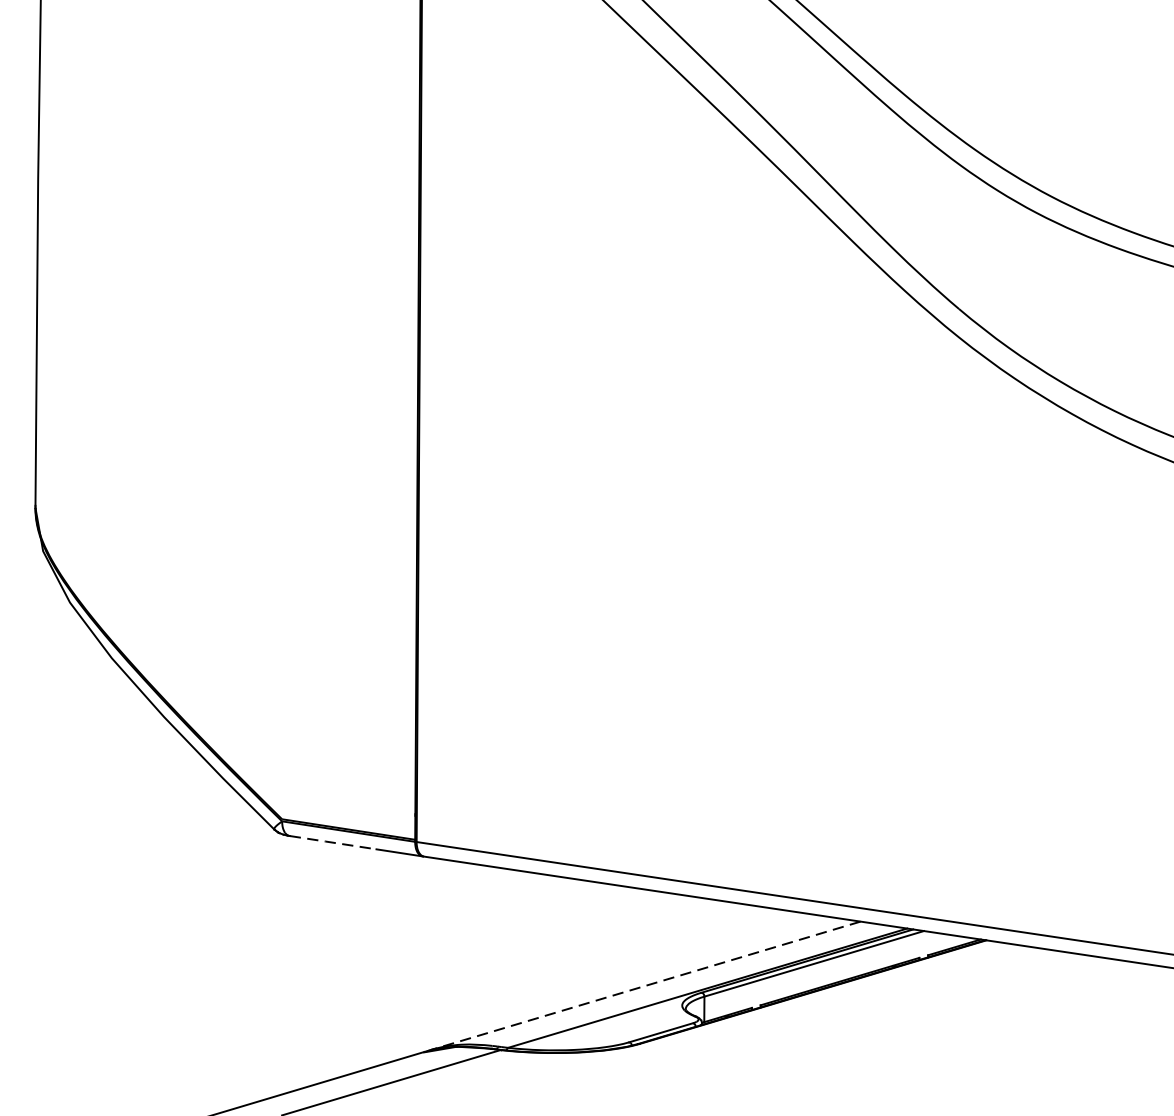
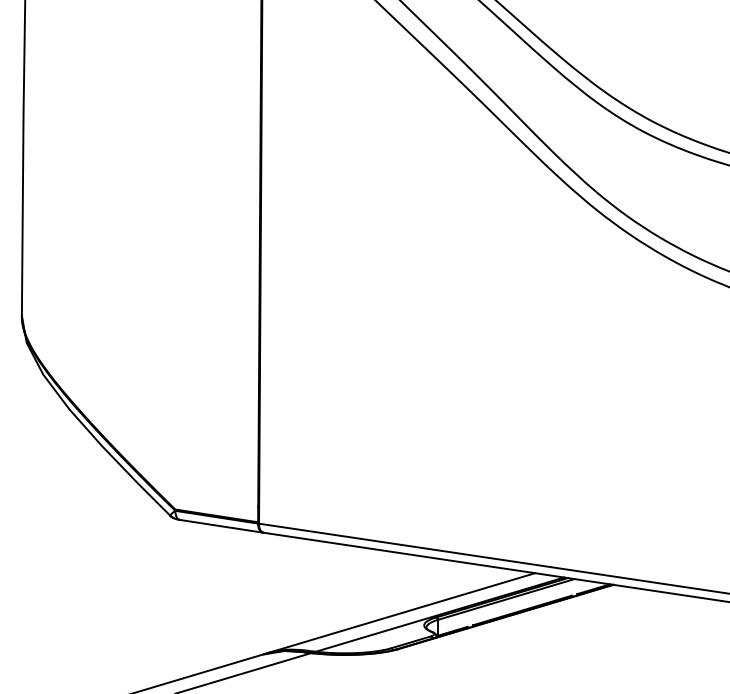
line: (333, 843) -> (207, 524), dashed -> solid
line: (645, 986) -> (401, 613), dashed -> solid

